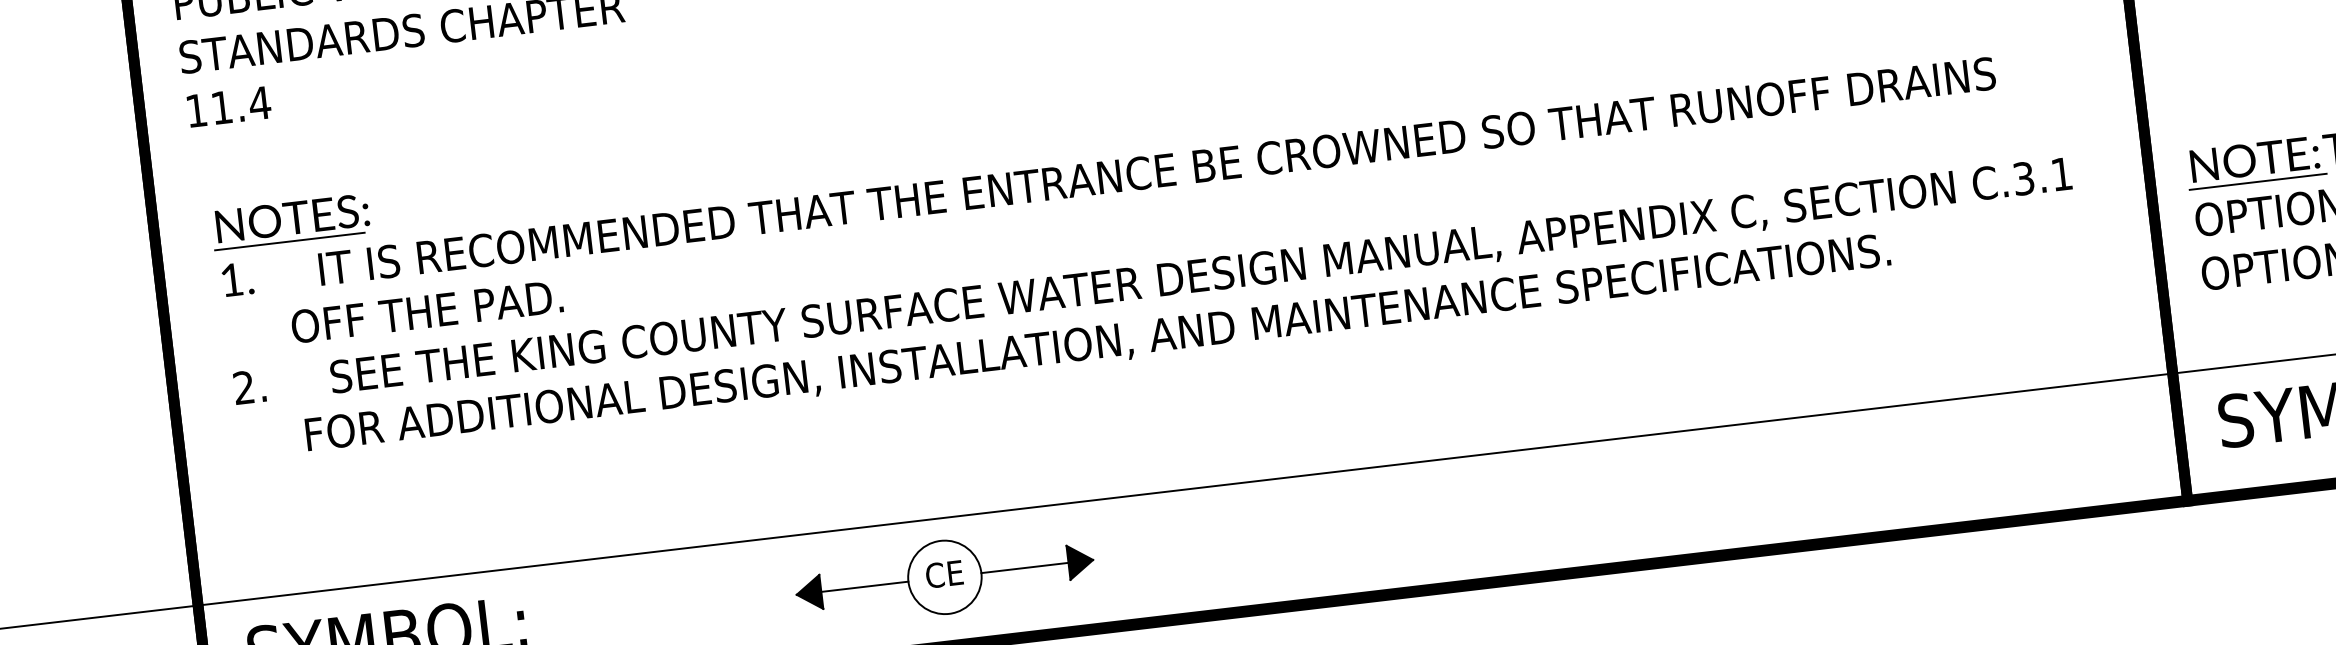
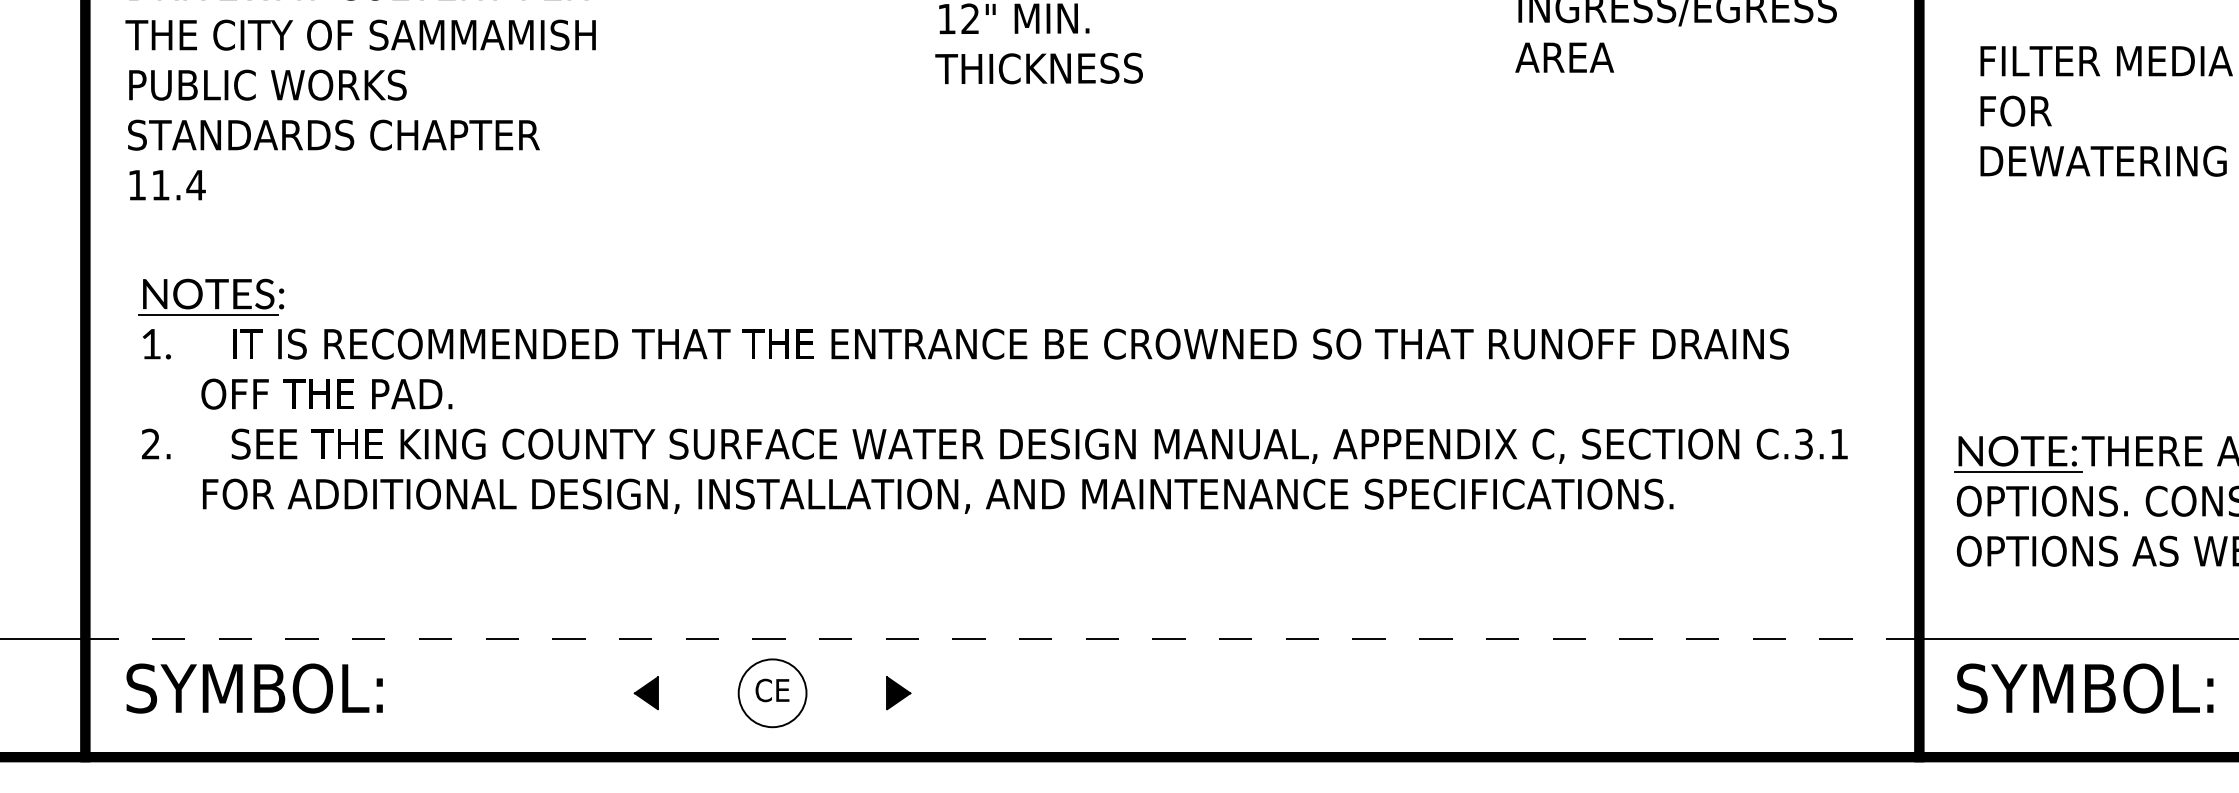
line: (1185, 489) -> (1002, 638), solid -> dashed
line: (1024, 568) -> (846, 693), removed
line: (864, 587) -> (697, 693), removed

